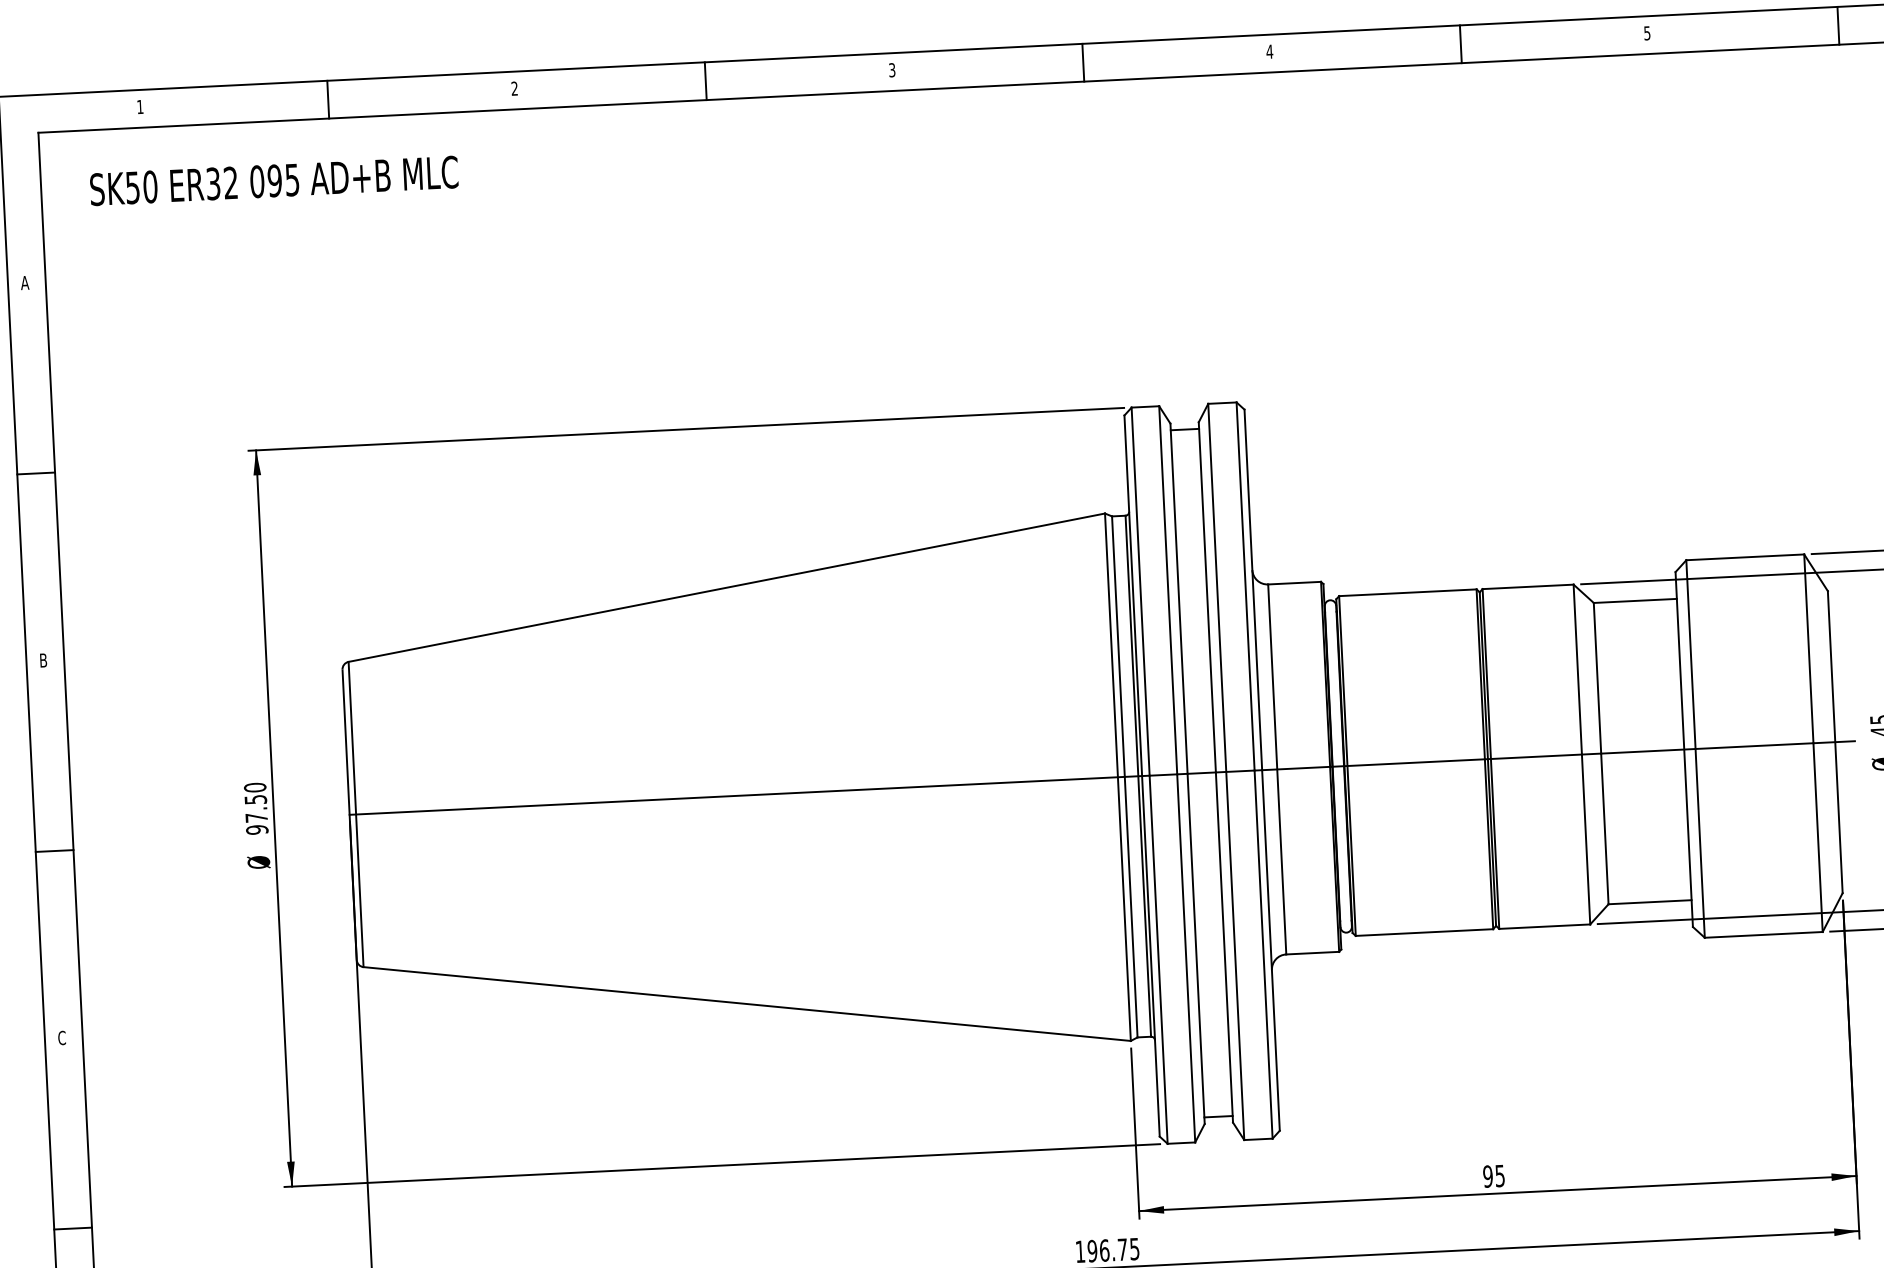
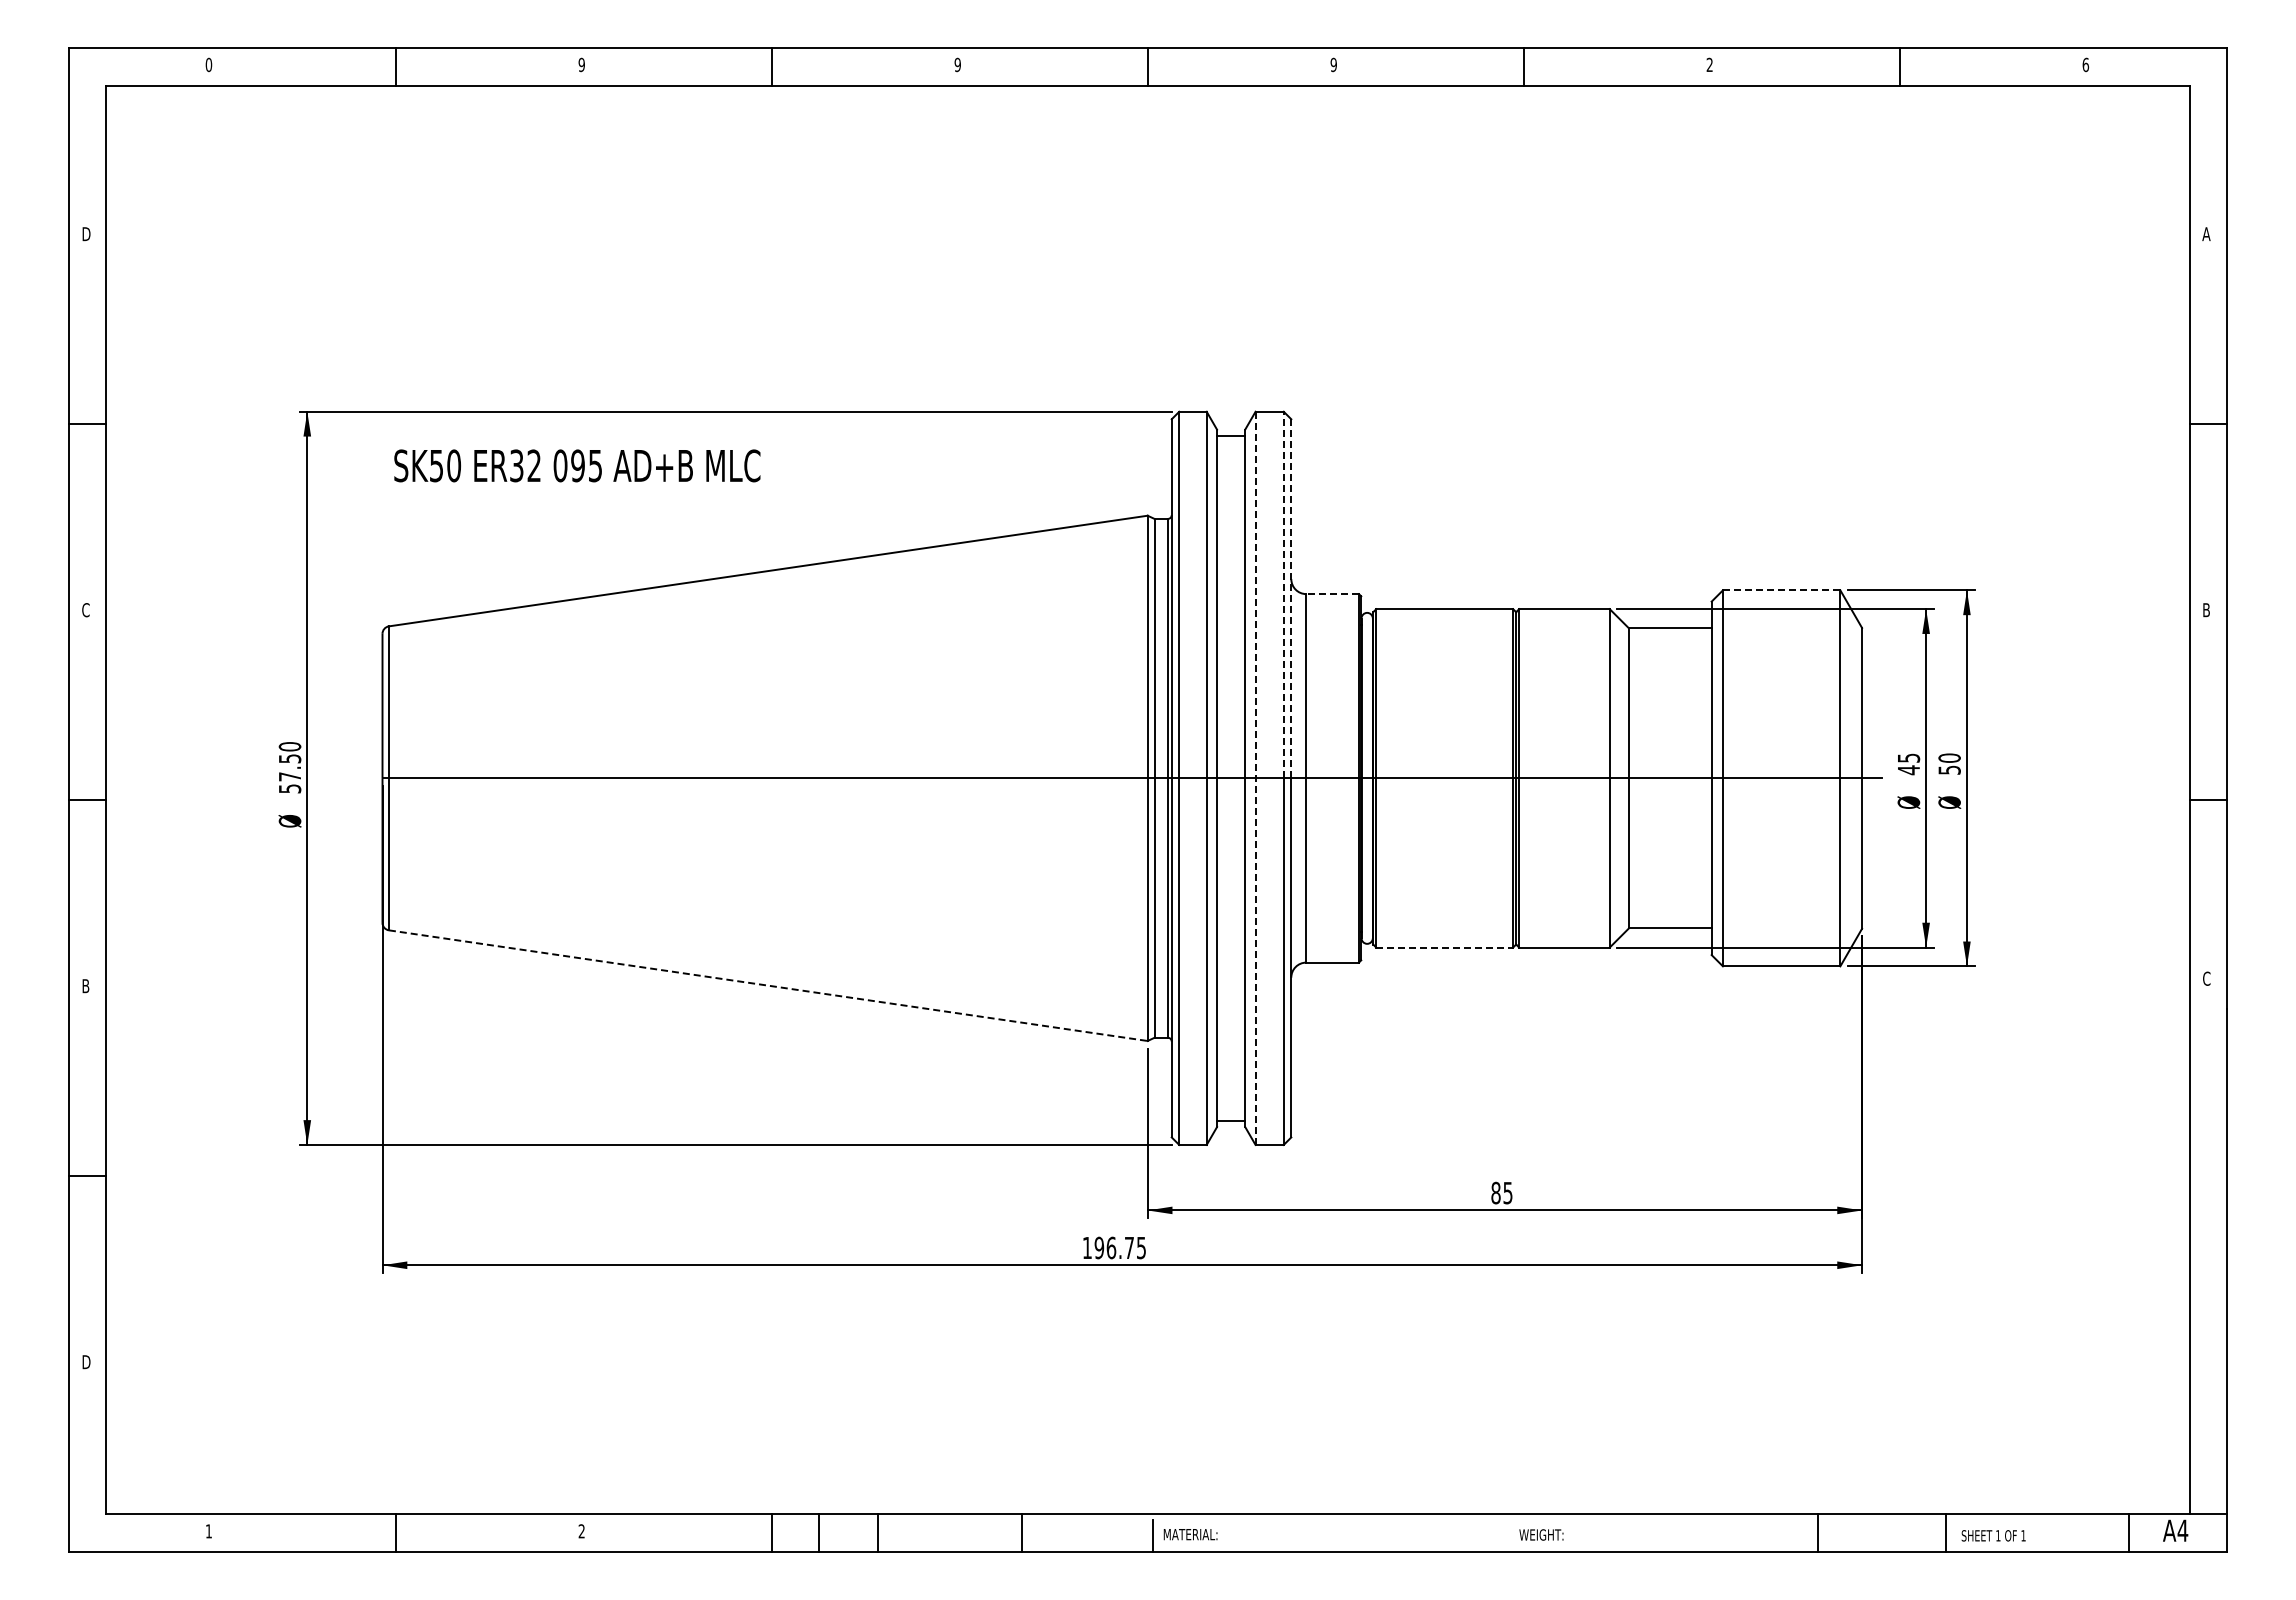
text: (1647, 32) -> (1709, 64), 5 -> 2
text: (1269, 51) -> (1333, 64), 4 -> 9
text: (891, 69) -> (957, 64), 3 -> 9
text: (514, 89) -> (581, 65), 2 -> 9
text: (139, 106) -> (208, 64), 1 -> 0
text: (274, 180) -> (577, 465), moved
text: (24, 283) -> (85, 234), A -> D
line: (1745, 557) -> (1781, 590), solid -> dashed
line: (1294, 583) -> (1332, 594), solid -> dashed
line: (1245, 585) -> (1283, 594), solid -> dashed
line: (1253, 589) -> (1291, 598), solid -> dashed
text: (43, 660) -> (85, 610), B -> C
line: (1226, 772) -> (1255, 778), solid -> dashed
text: (256, 829) -> (289, 788), 97.50 -> 57.50
line: (1425, 932) -> (1445, 947), solid -> dashed
line: (747, 1003) -> (768, 985), solid -> dashed
text: (61, 1038) -> (85, 986), C -> B
text: (1487, 1177) -> (1495, 1193), 95 -> 85

